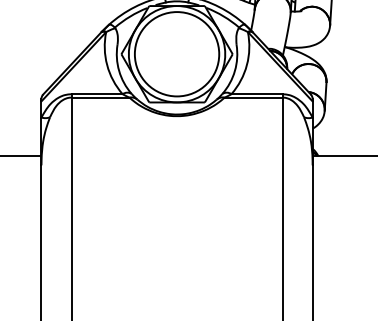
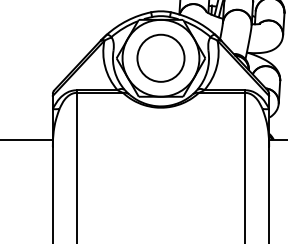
circle: (176, 54) -> (160, 58), size x0.7

